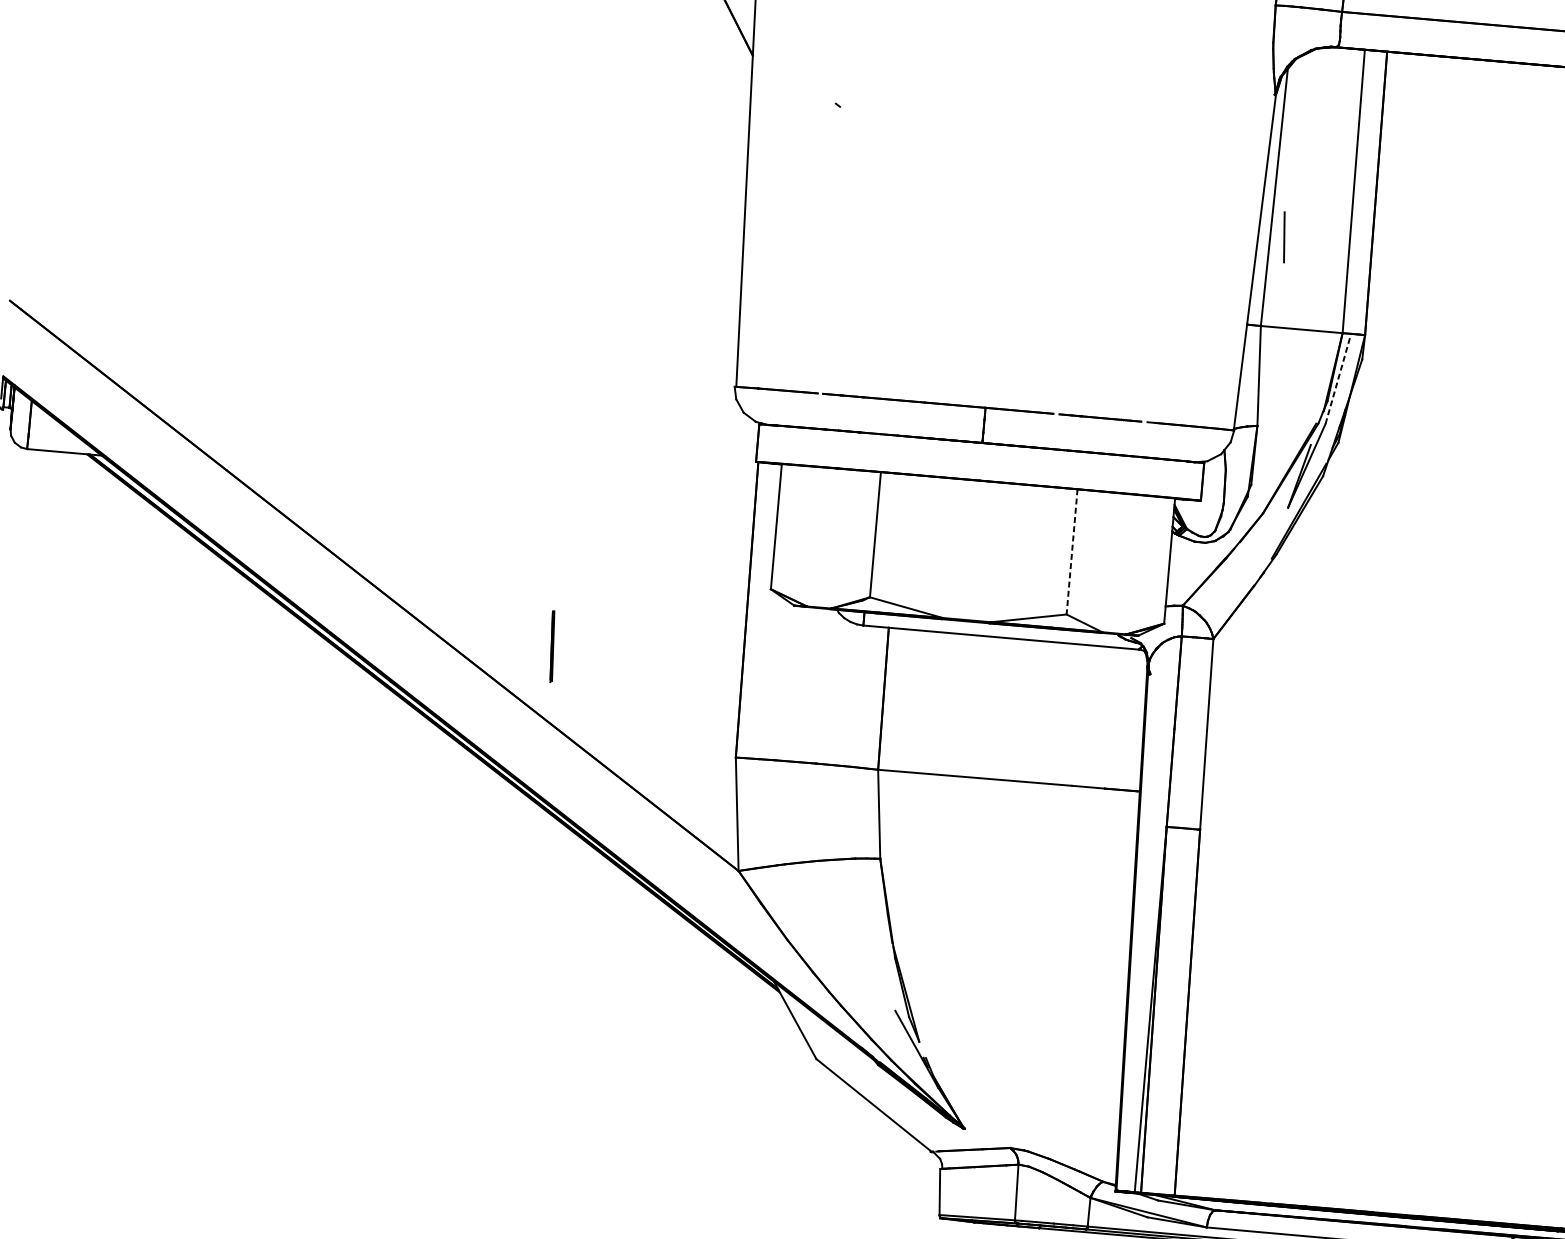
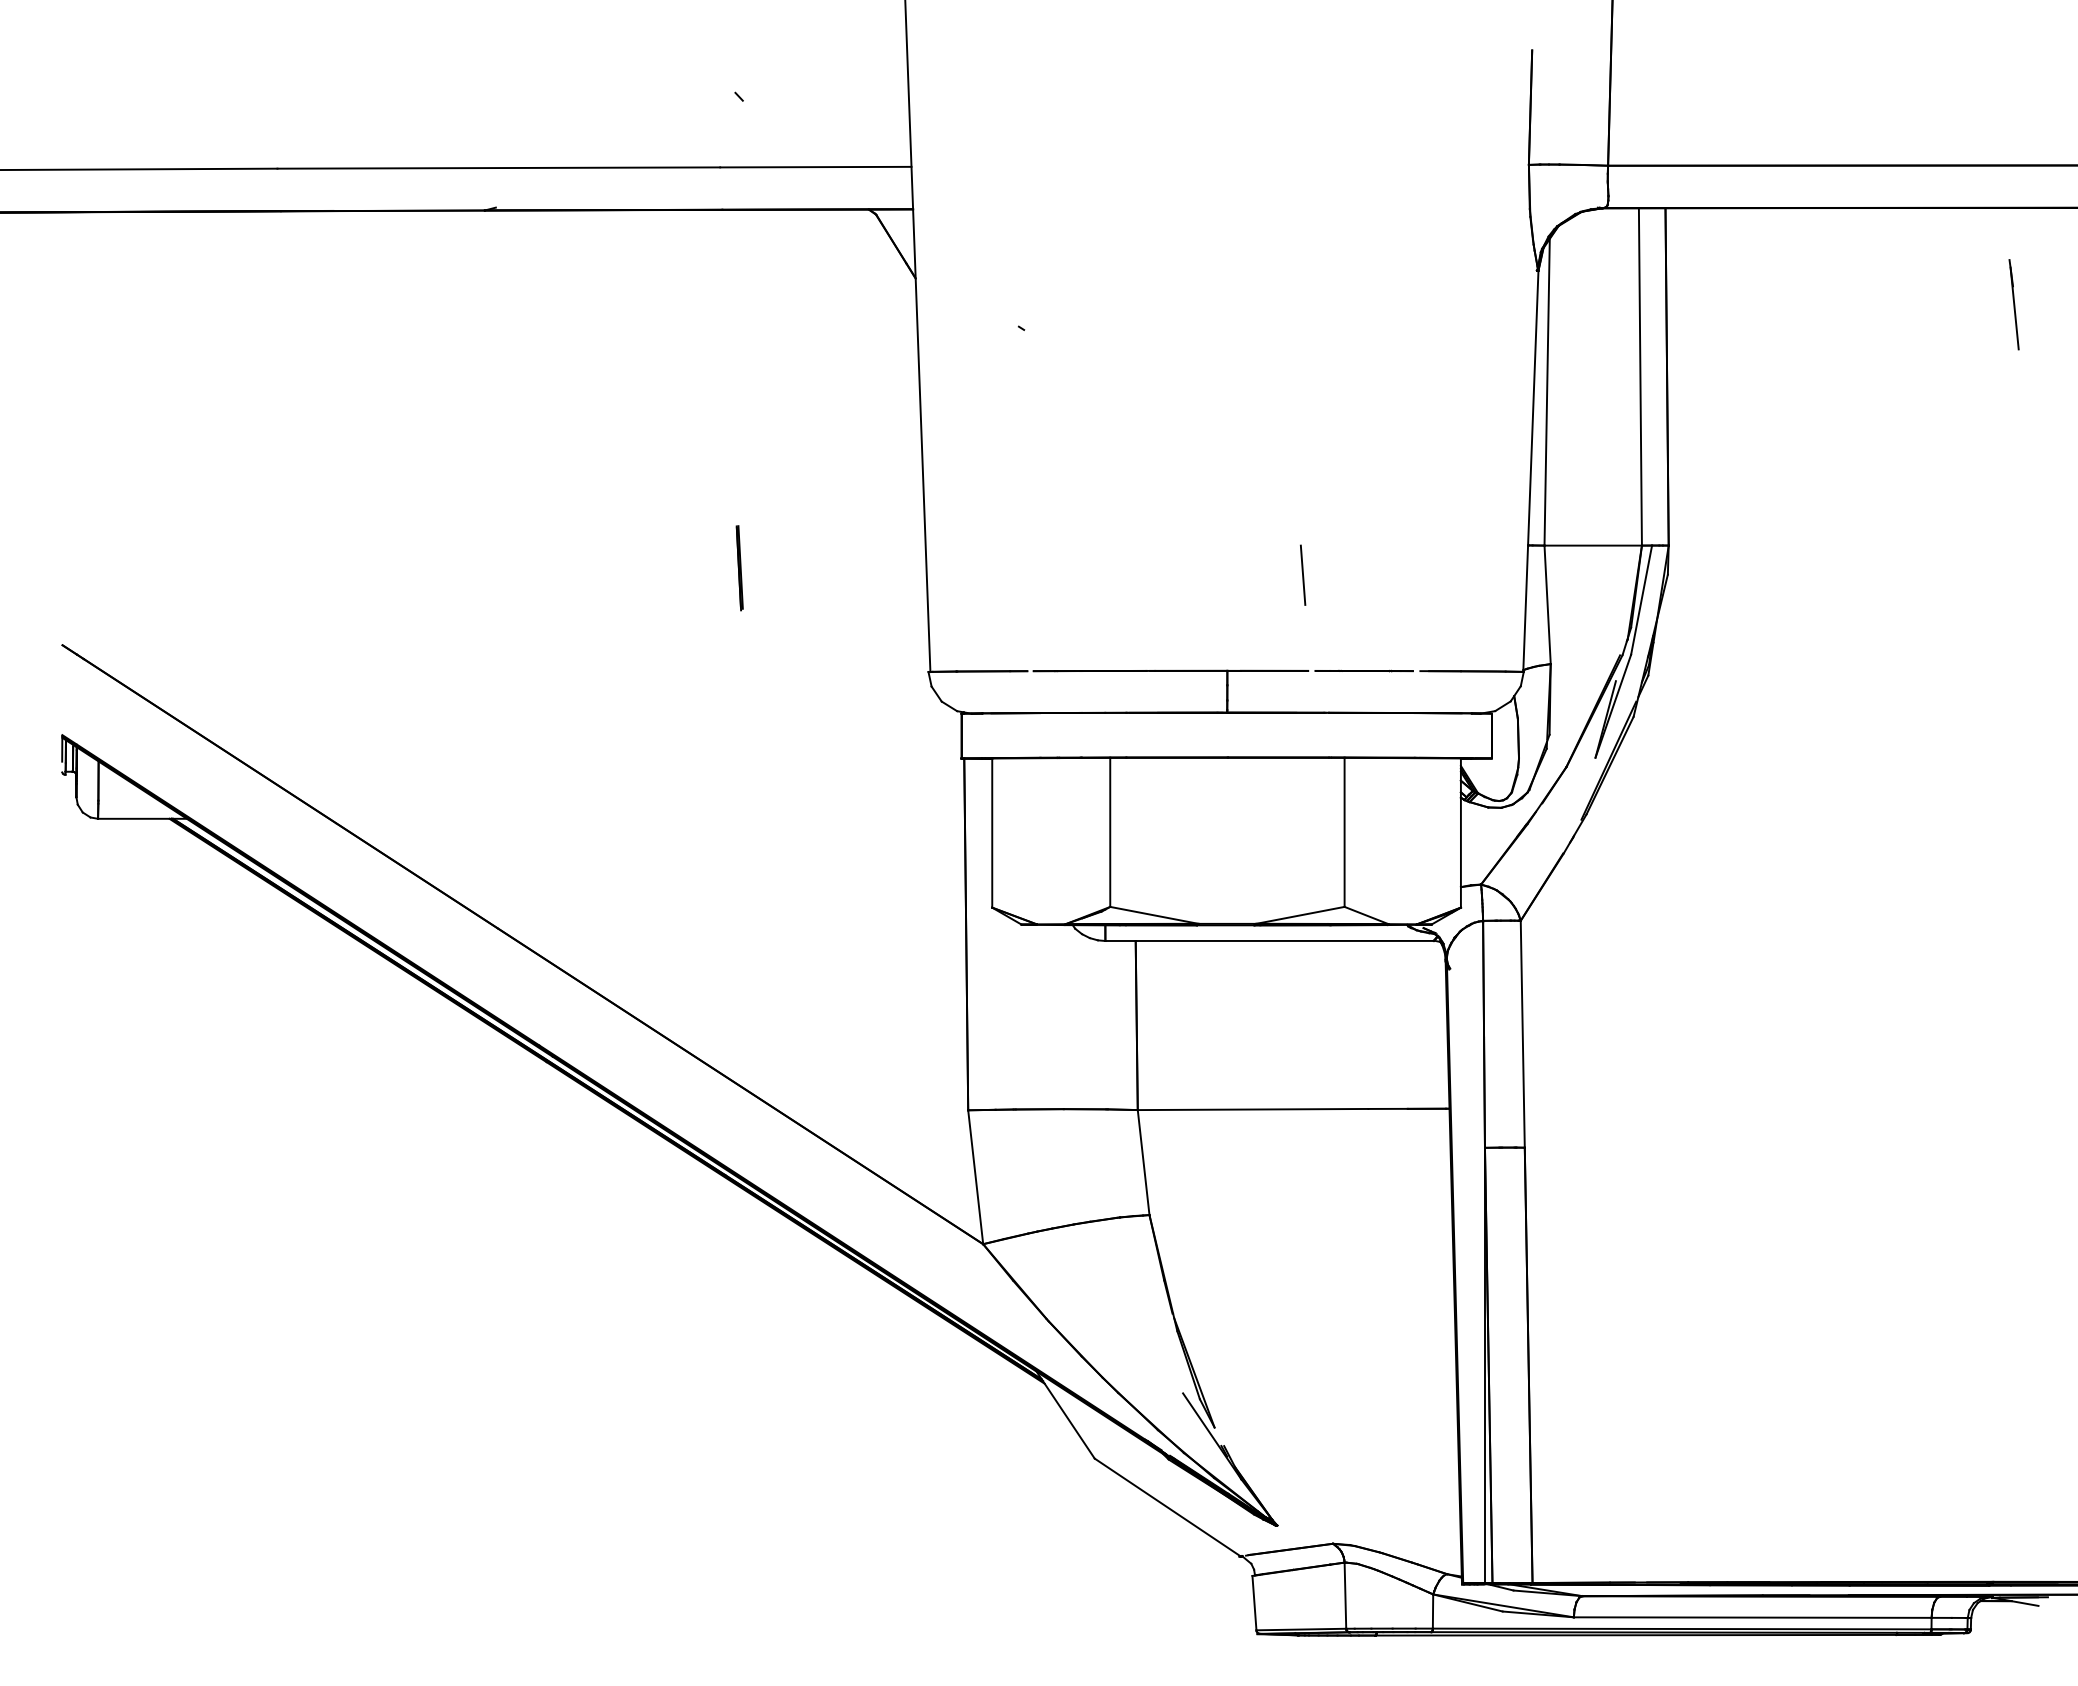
line: (1284, 236) -> (1303, 574), moved
line: (1338, 379) -> (1641, 600), dashed -> solid
line: (1071, 552) -> (1344, 832), dashed -> solid
part: (552, 646) -> (739, 568), moved

